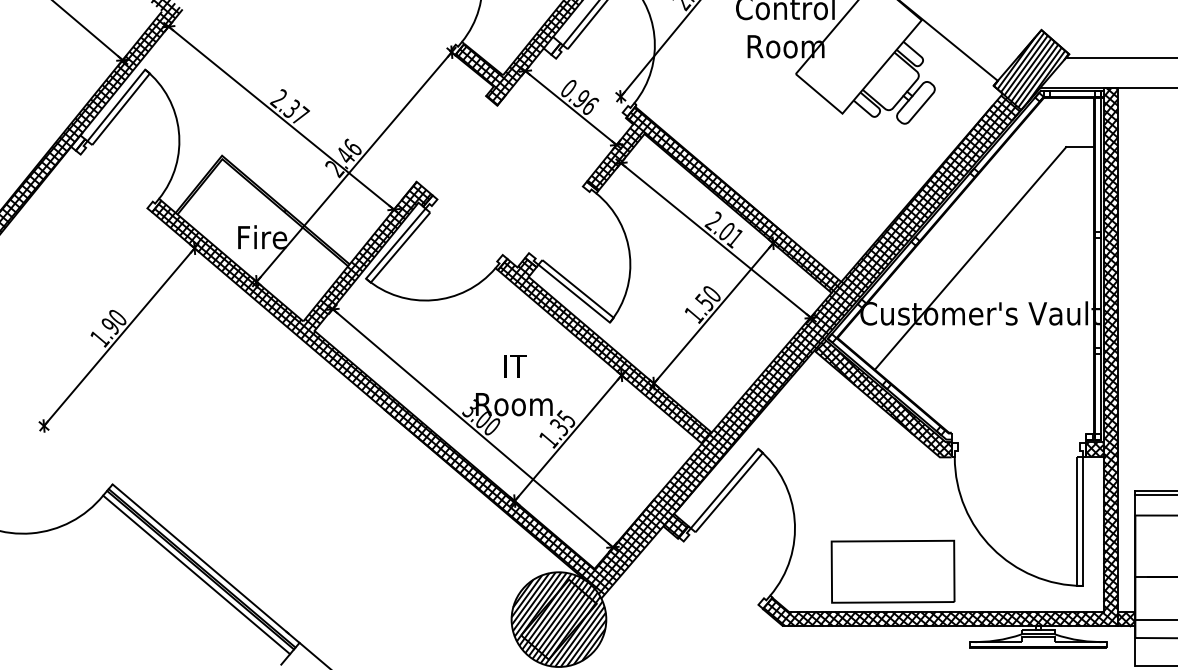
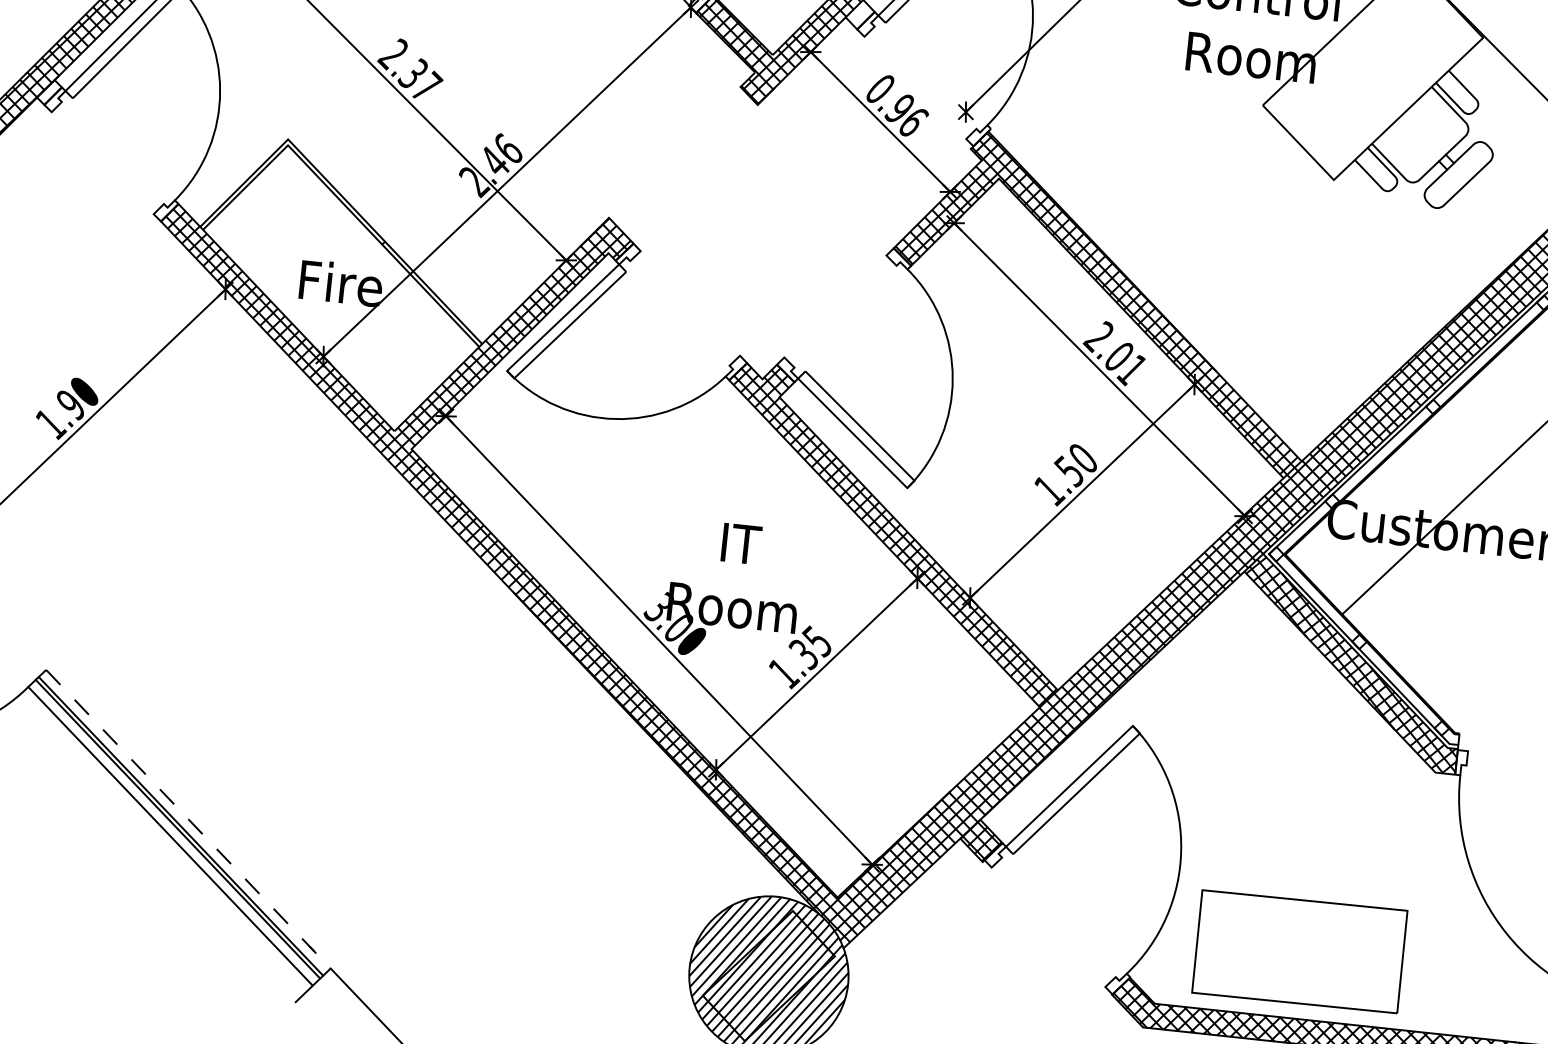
line: (206, 563) -> (189, 819), solid -> dashed
part: (892, 571) -> (1298, 951), moved

